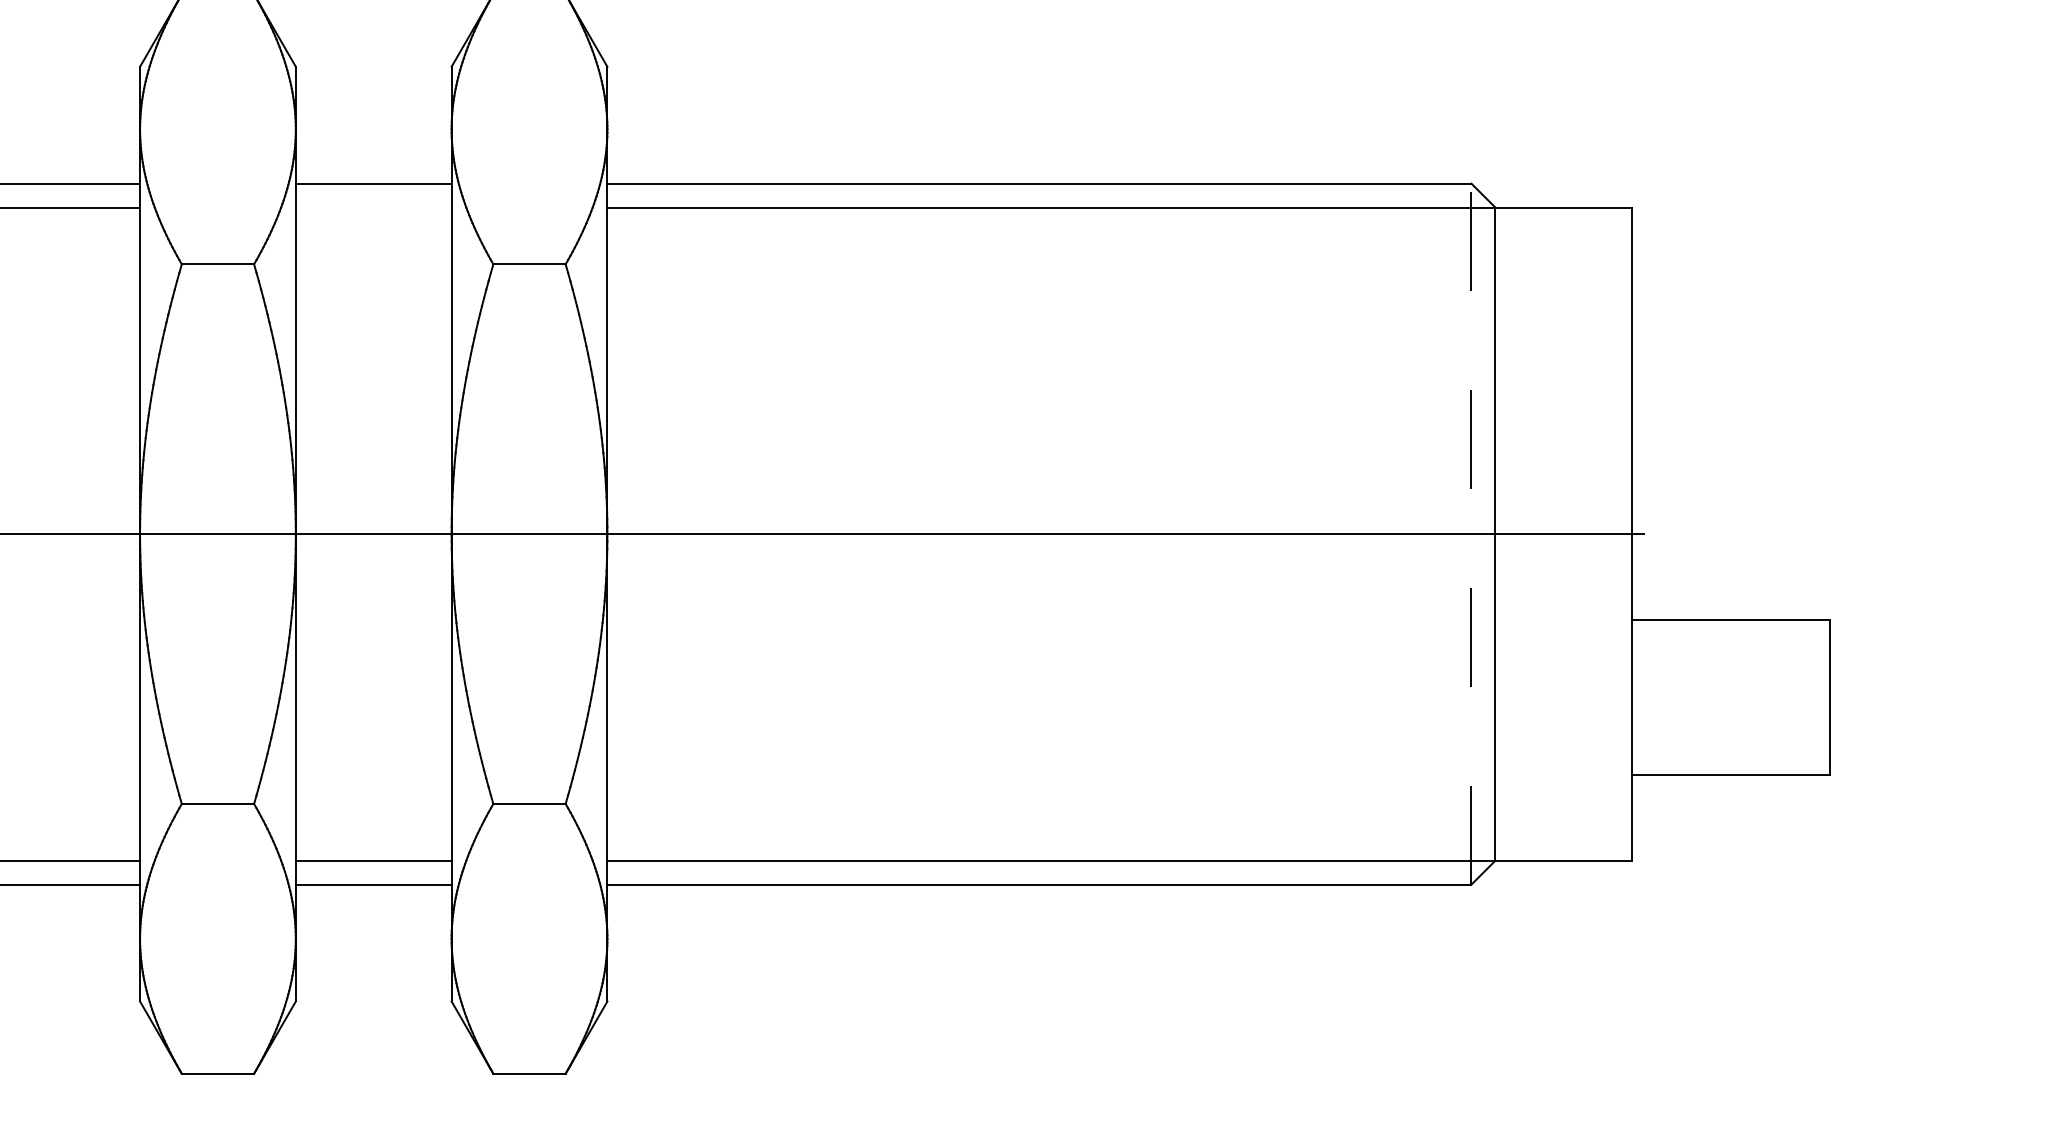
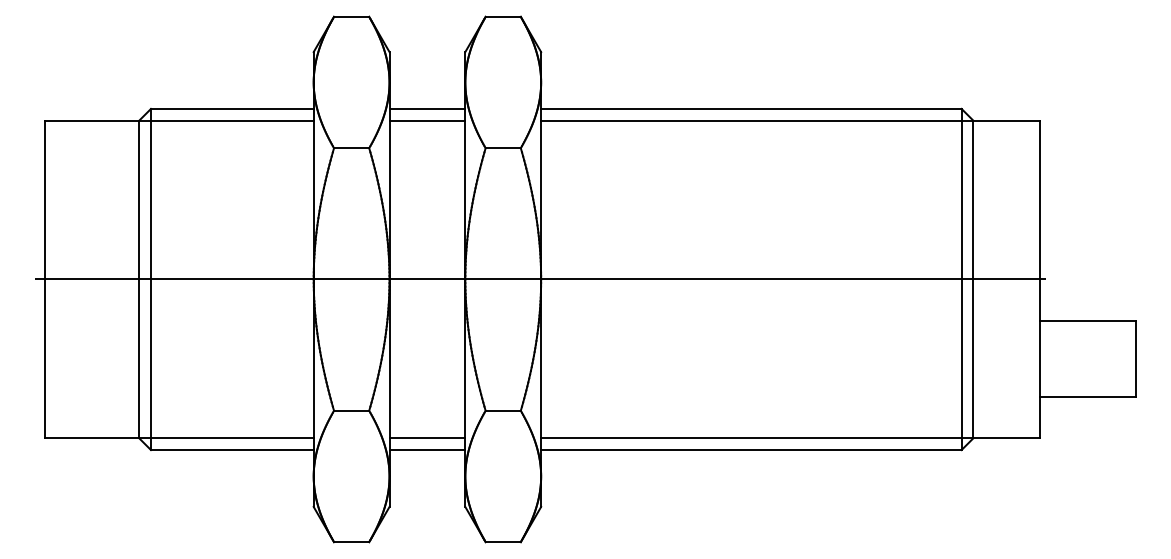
line: (373, 207) -> (427, 120), added
line: (1471, 534) -> (961, 279), dashed -> solid

